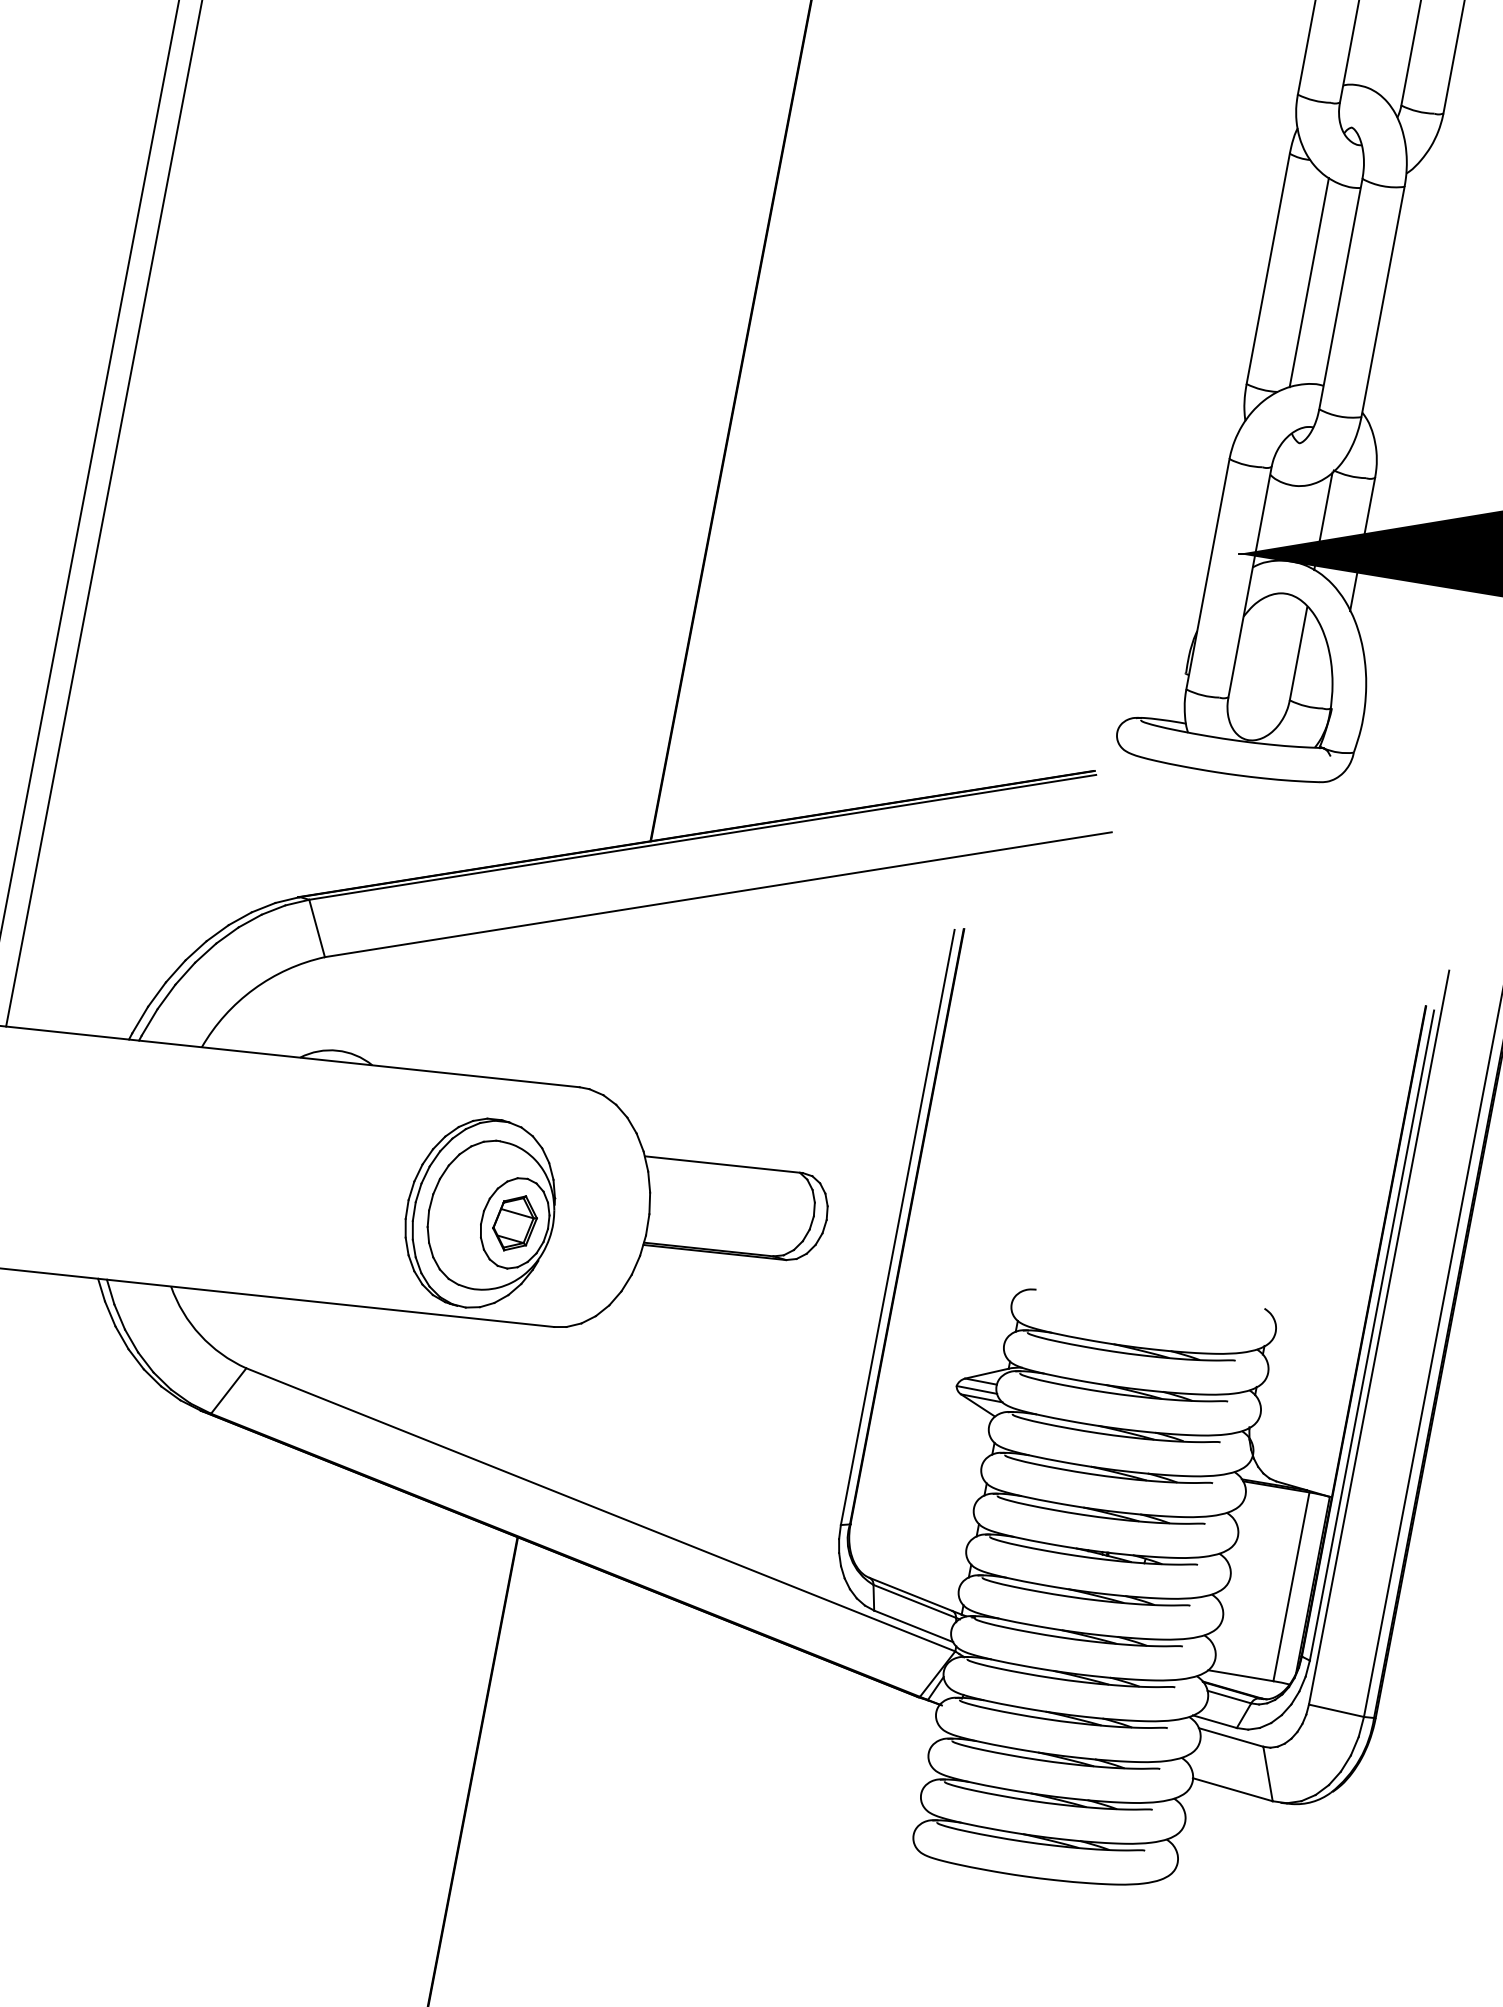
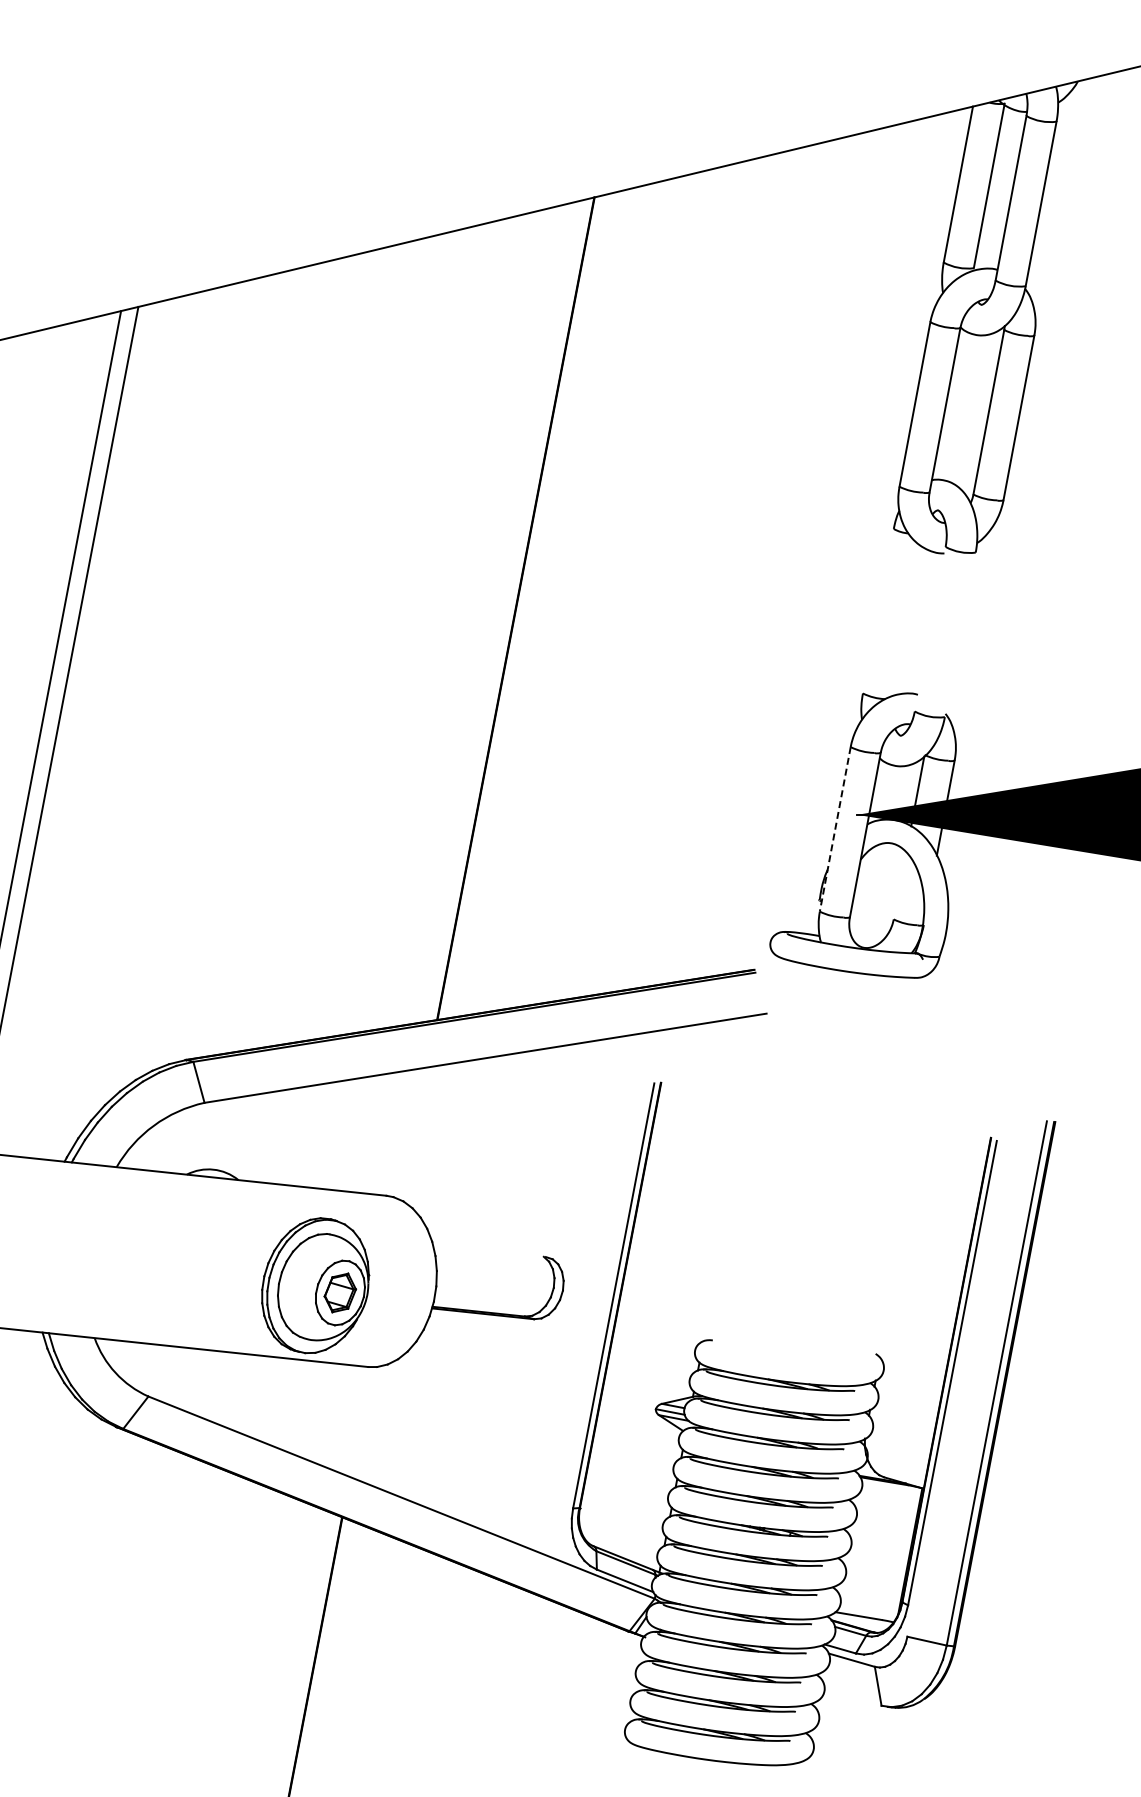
line: (1267, 267) -> (877, 610), removed
line: (1309, 281) -> (907, 620), removed
line: (1339, 293) -> (929, 628), removed
line: (1381, 301) -> (959, 634), removed
line: (1208, 574) -> (835, 829), solid -> dashed
line: (1297, 654) -> (899, 886), removed
line: (723, 1165) -> (489, 1251), removed
line: (1379, 1337) -> (957, 1374), removed
line: (1290, 1586) -> (894, 1552), removed
line: (1232, 1789) -> (852, 1697), removed

